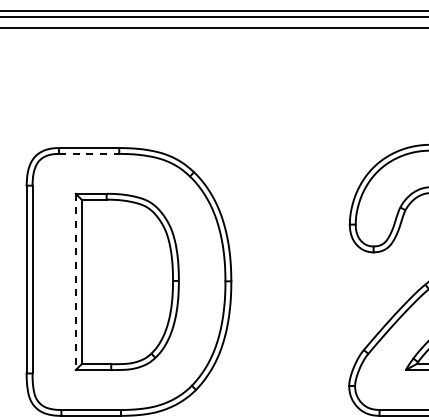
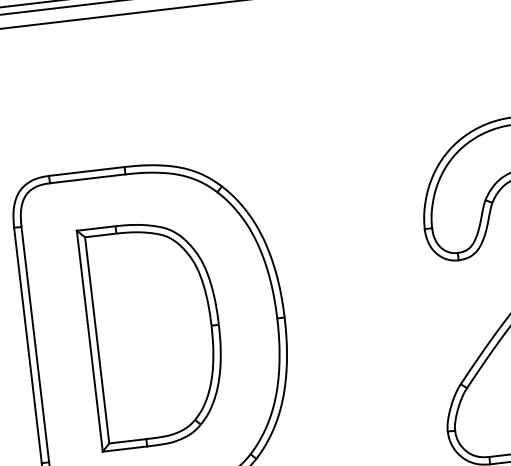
line: (89, 153) -> (88, 178), dashed -> solid
line: (75, 282) -> (89, 341), dashed -> solid

